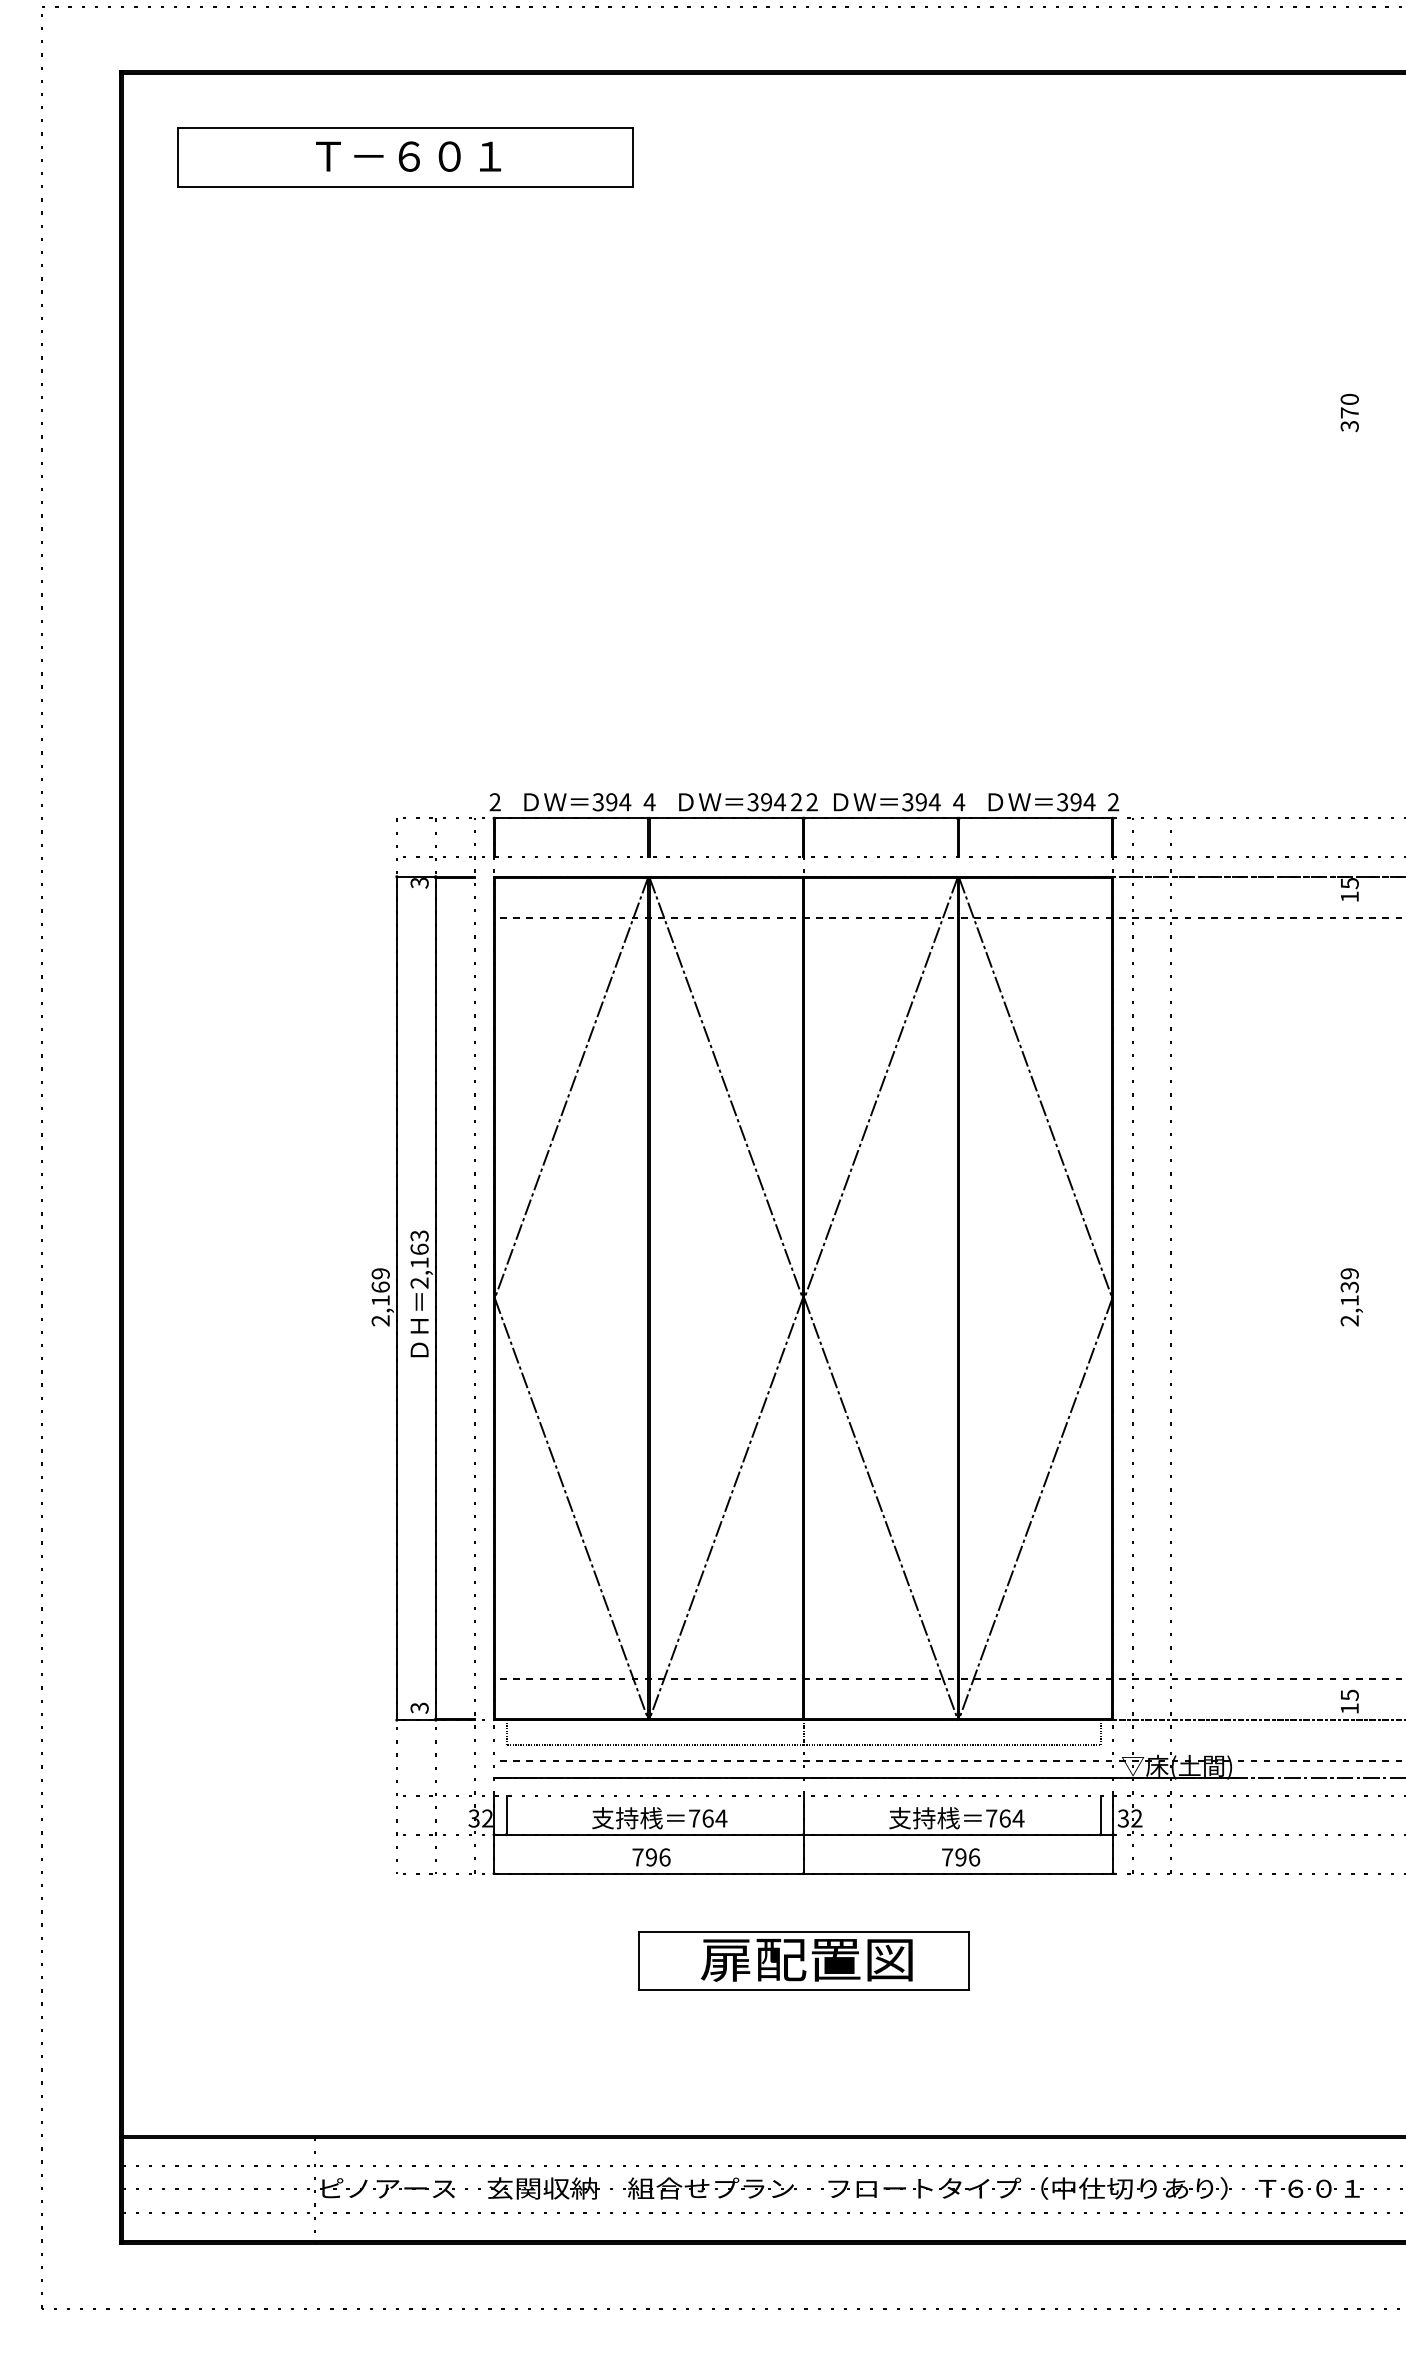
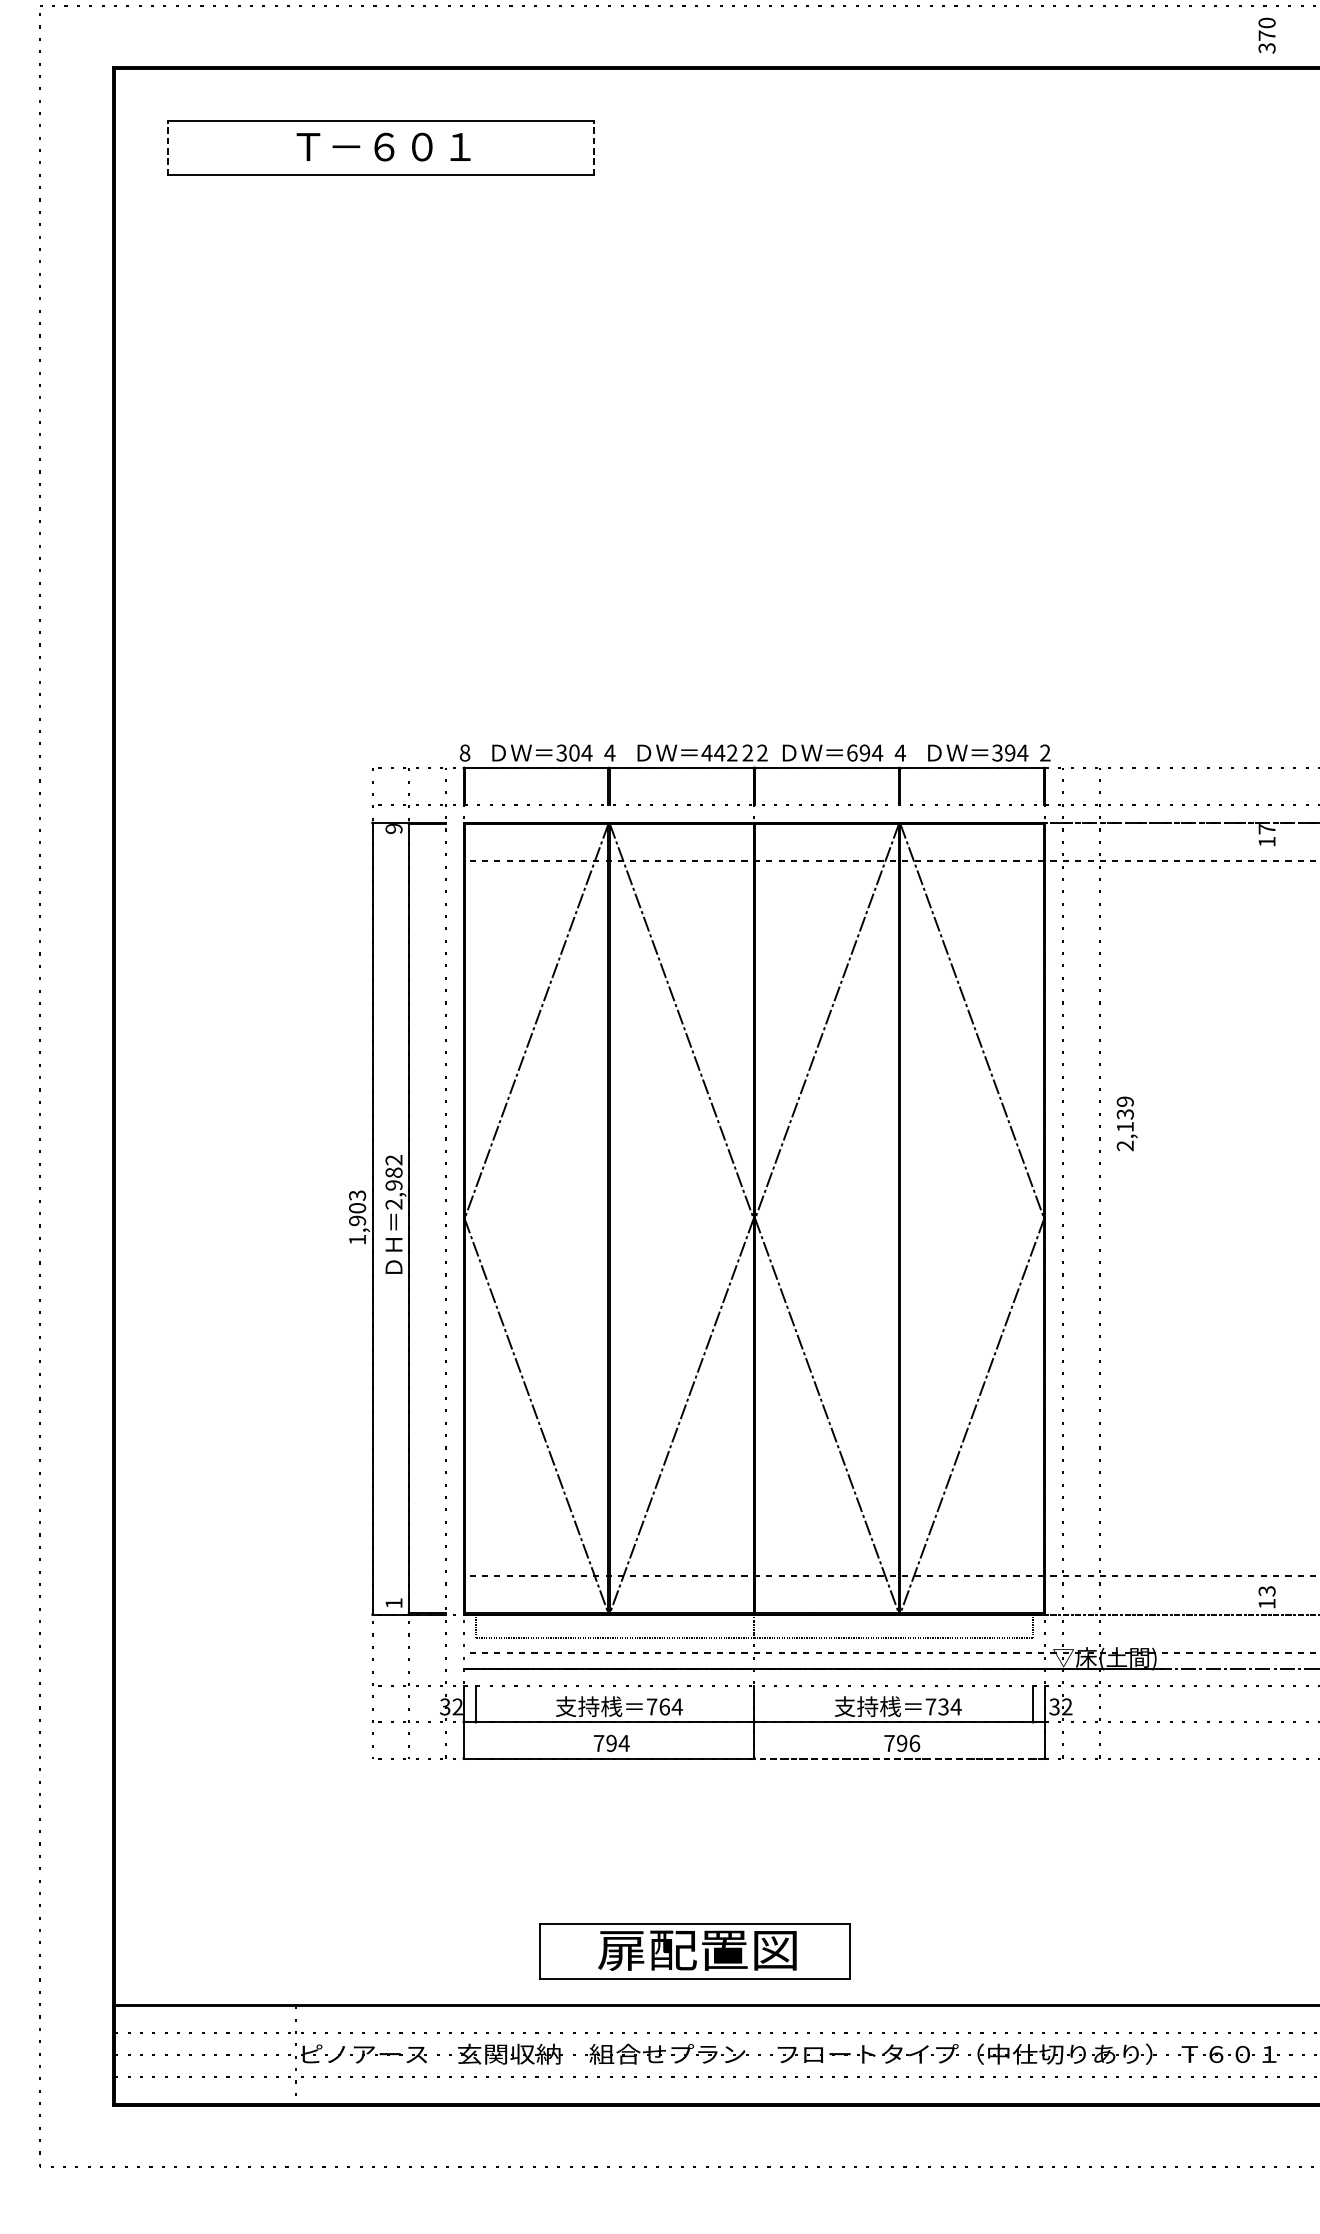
line: (178, 157) -> (167, 147), solid -> dashed
line: (632, 157) -> (593, 147), solid -> dashed
text: (1349, 413) -> (1266, 36), moved
text: (494, 802) -> (464, 753), 2 -> 8
text: (611, 802) -> (574, 753), 394 -> 304
text: (766, 802) -> (719, 753), 394 -> 442
text: (907, 802) -> (851, 753), 394 -> 694
text: (419, 883) -> (393, 829), 3 -> 9
text: (1349, 883) -> (1266, 829), 15 -> 17
text: (419, 1249) -> (393, 1172), 2,163 -> 2,982
text: (380, 1297) -> (357, 1217), 2,169 -> 1,903
text: (1351, 1297) -> (1126, 1124), moved
text: (1349, 1694) -> (1266, 1590), 15 -> 13
text: (419, 1707) -> (393, 1602), 3 -> 1
text: (1004, 1818) -> (942, 1706), 764 -> 734
text: (664, 1857) -> (623, 1743), 796 -> 794
line: (958, 1873) -> (899, 1758), solid -> dashed
part: (803, 1960) -> (694, 1950), moved

